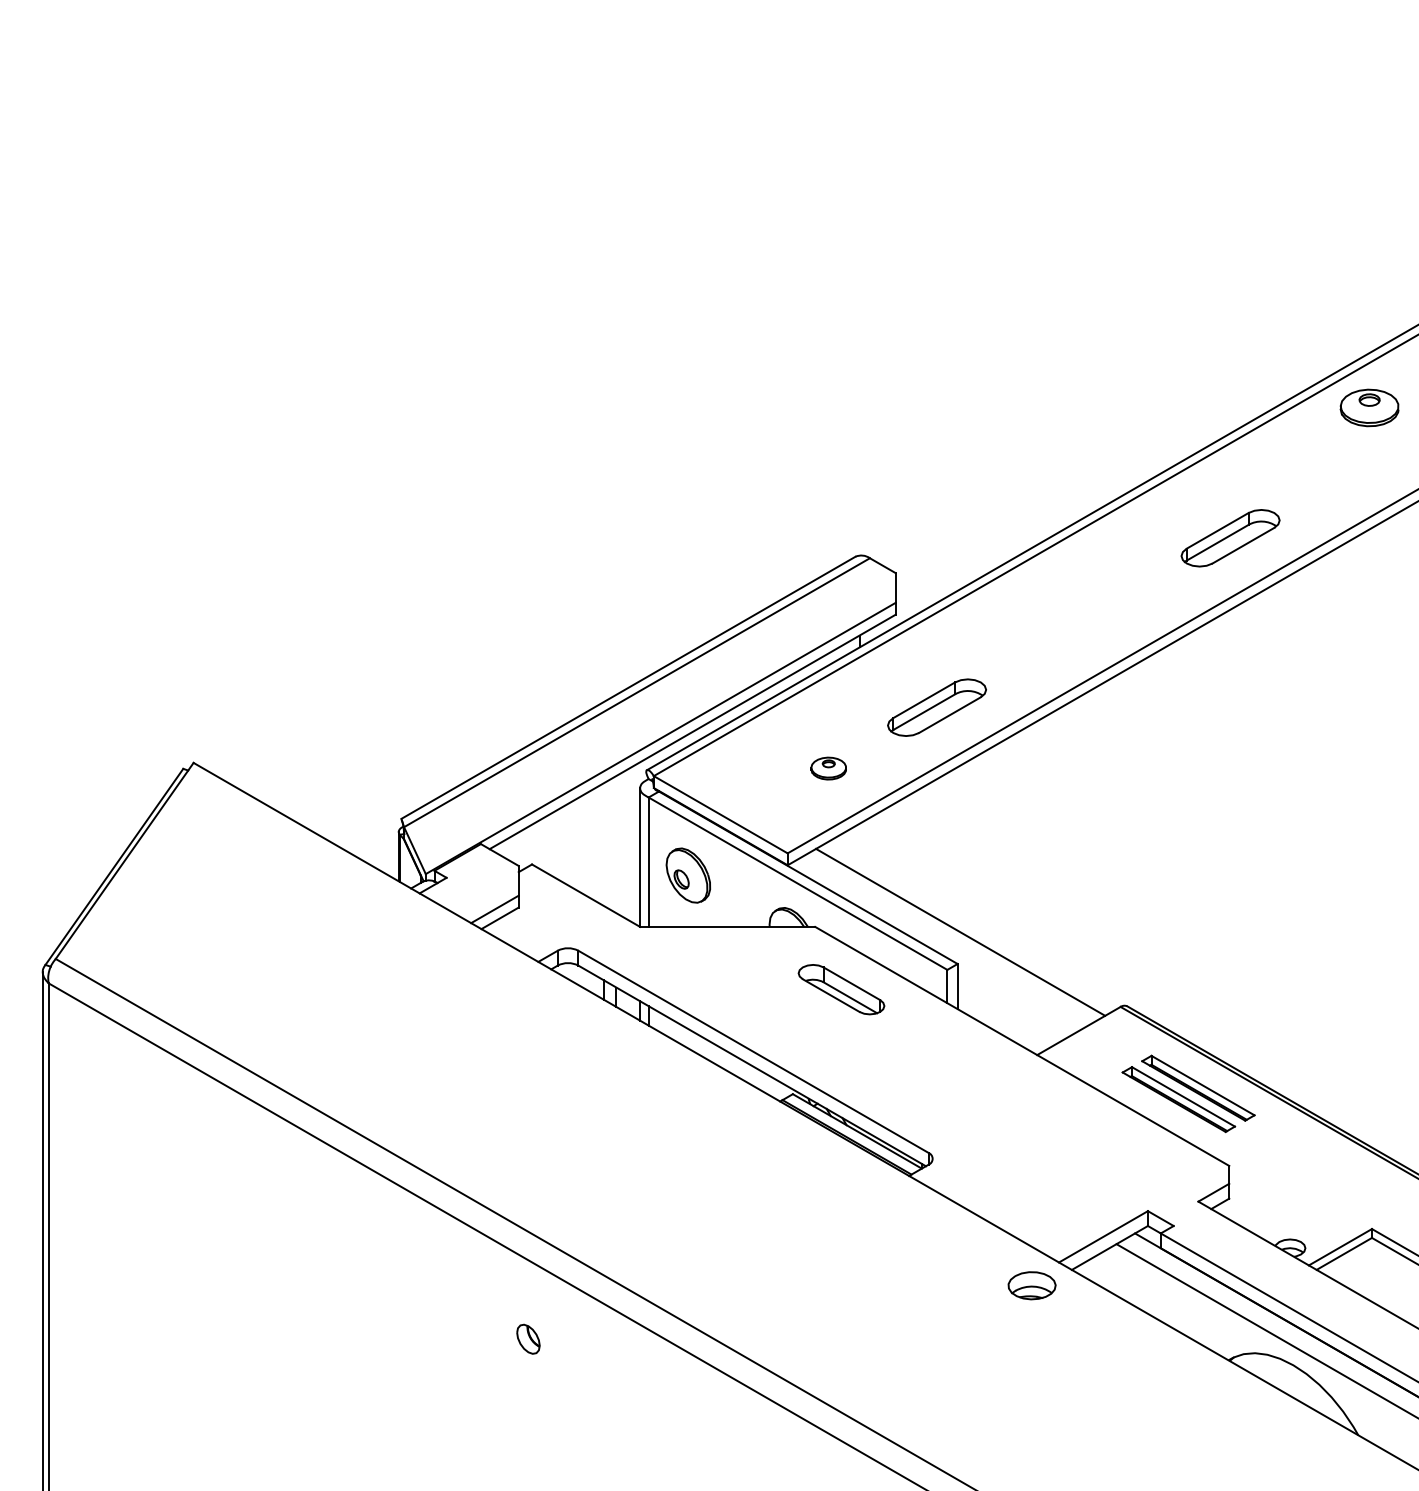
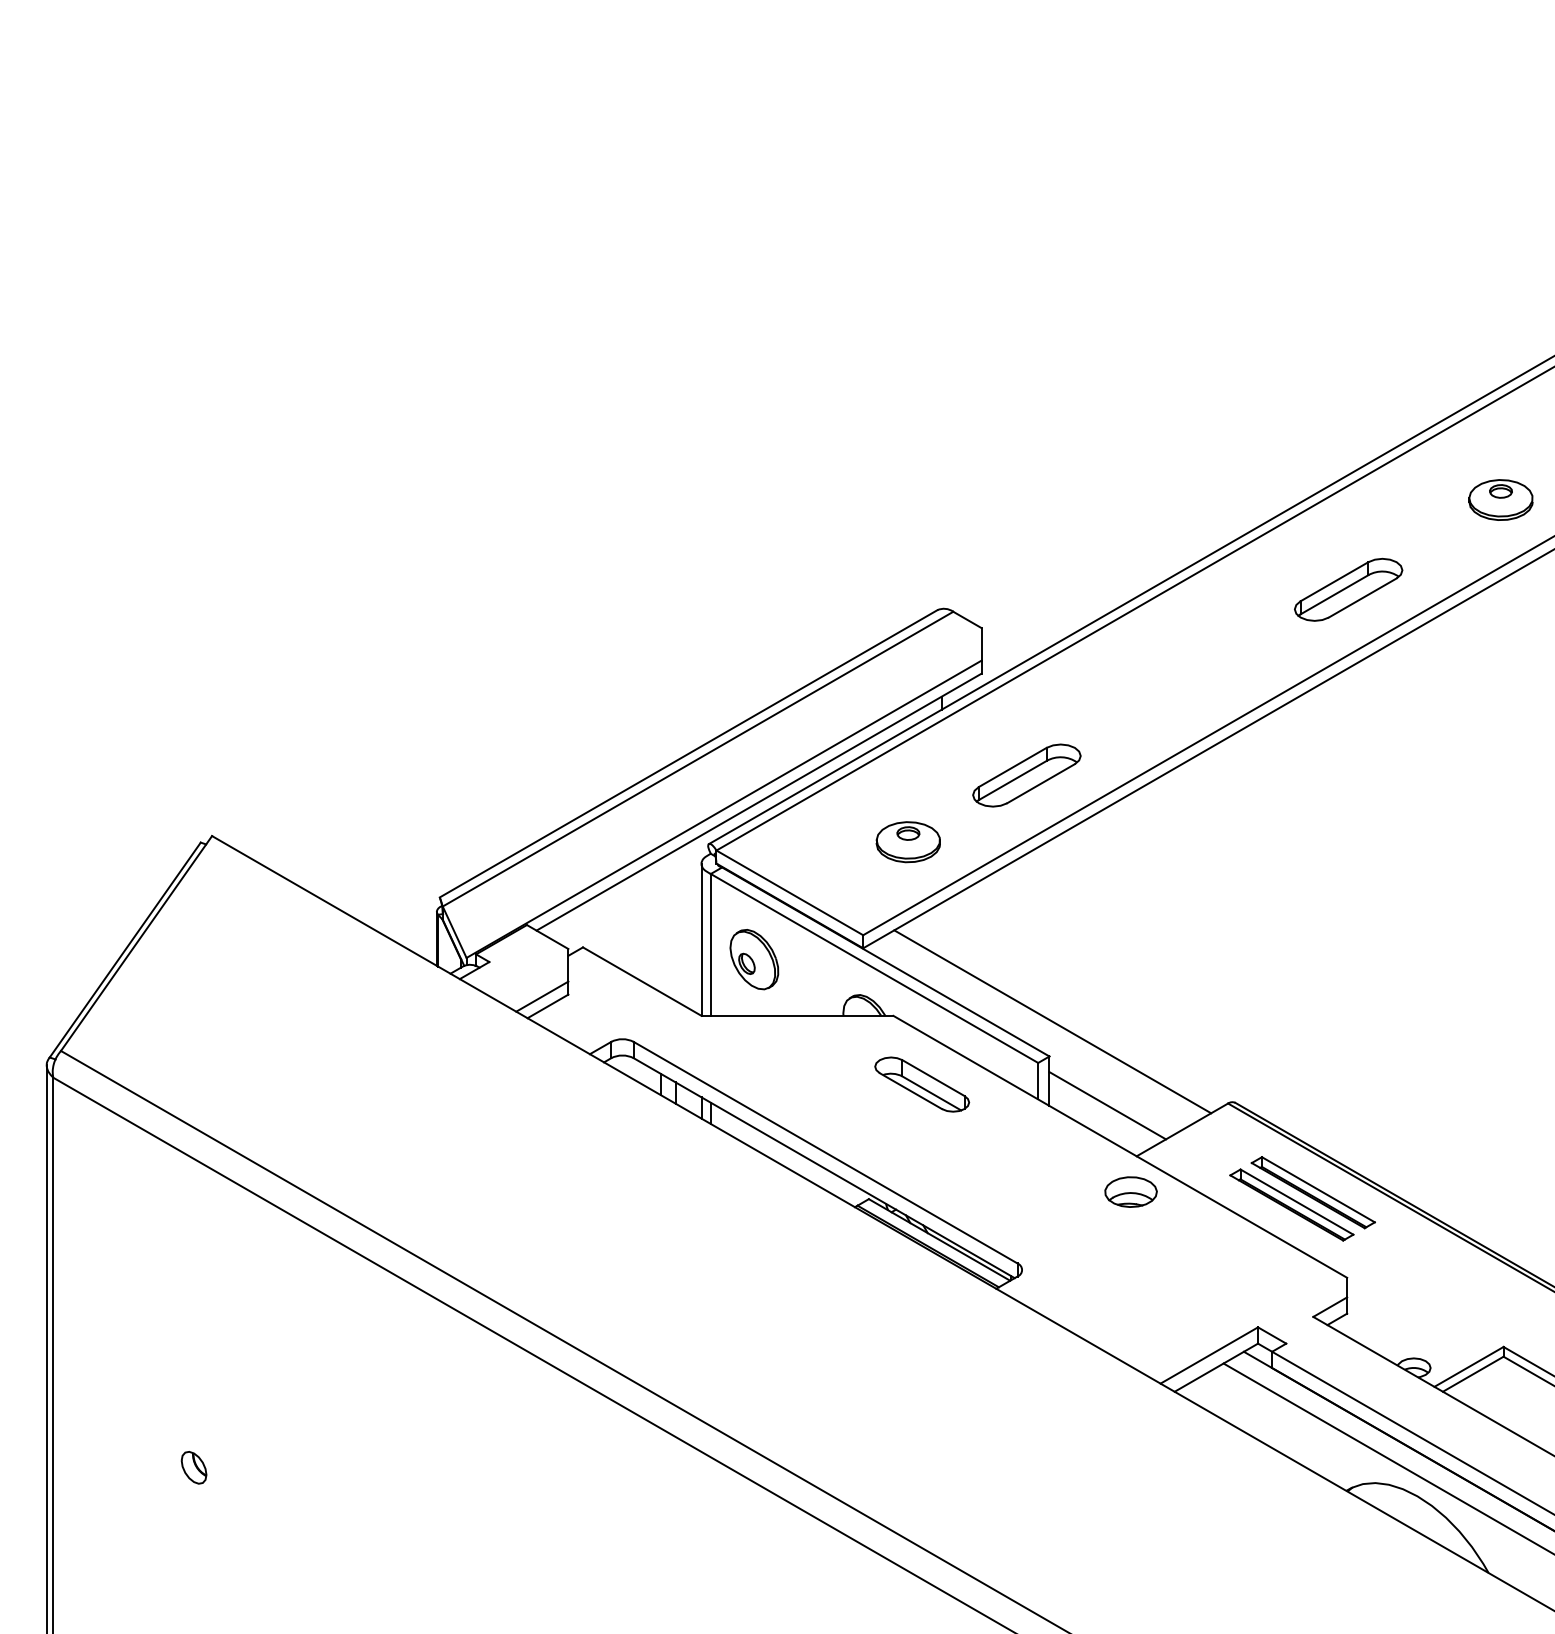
part: (1369, 407) -> (1500, 499), moved
part: (828, 768) -> (907, 842), size x1.67
line: (1010, 1008) -> (1107, 1105), added
part: (1031, 1285) -> (1130, 1191), moved
part: (527, 1339) -> (193, 1467), moved

